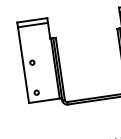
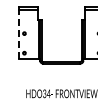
line: (23, 65) -> (18, 34), solid -> dashed

